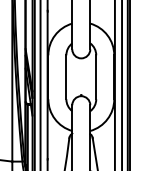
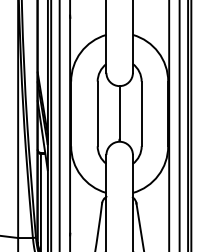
line: (81, 76) -> (119, 112), added

